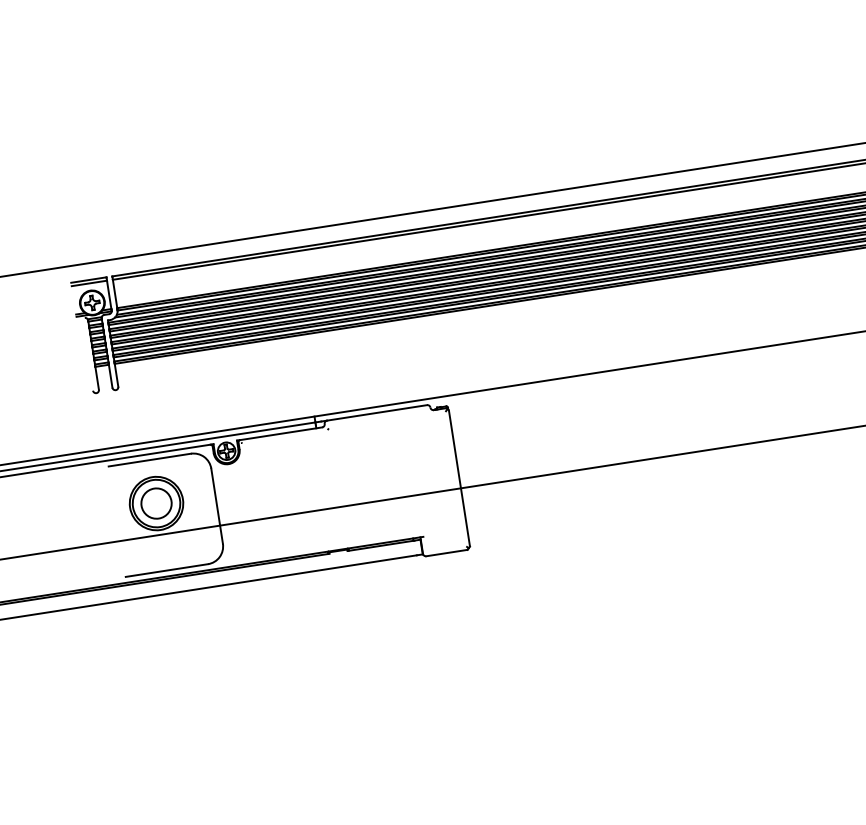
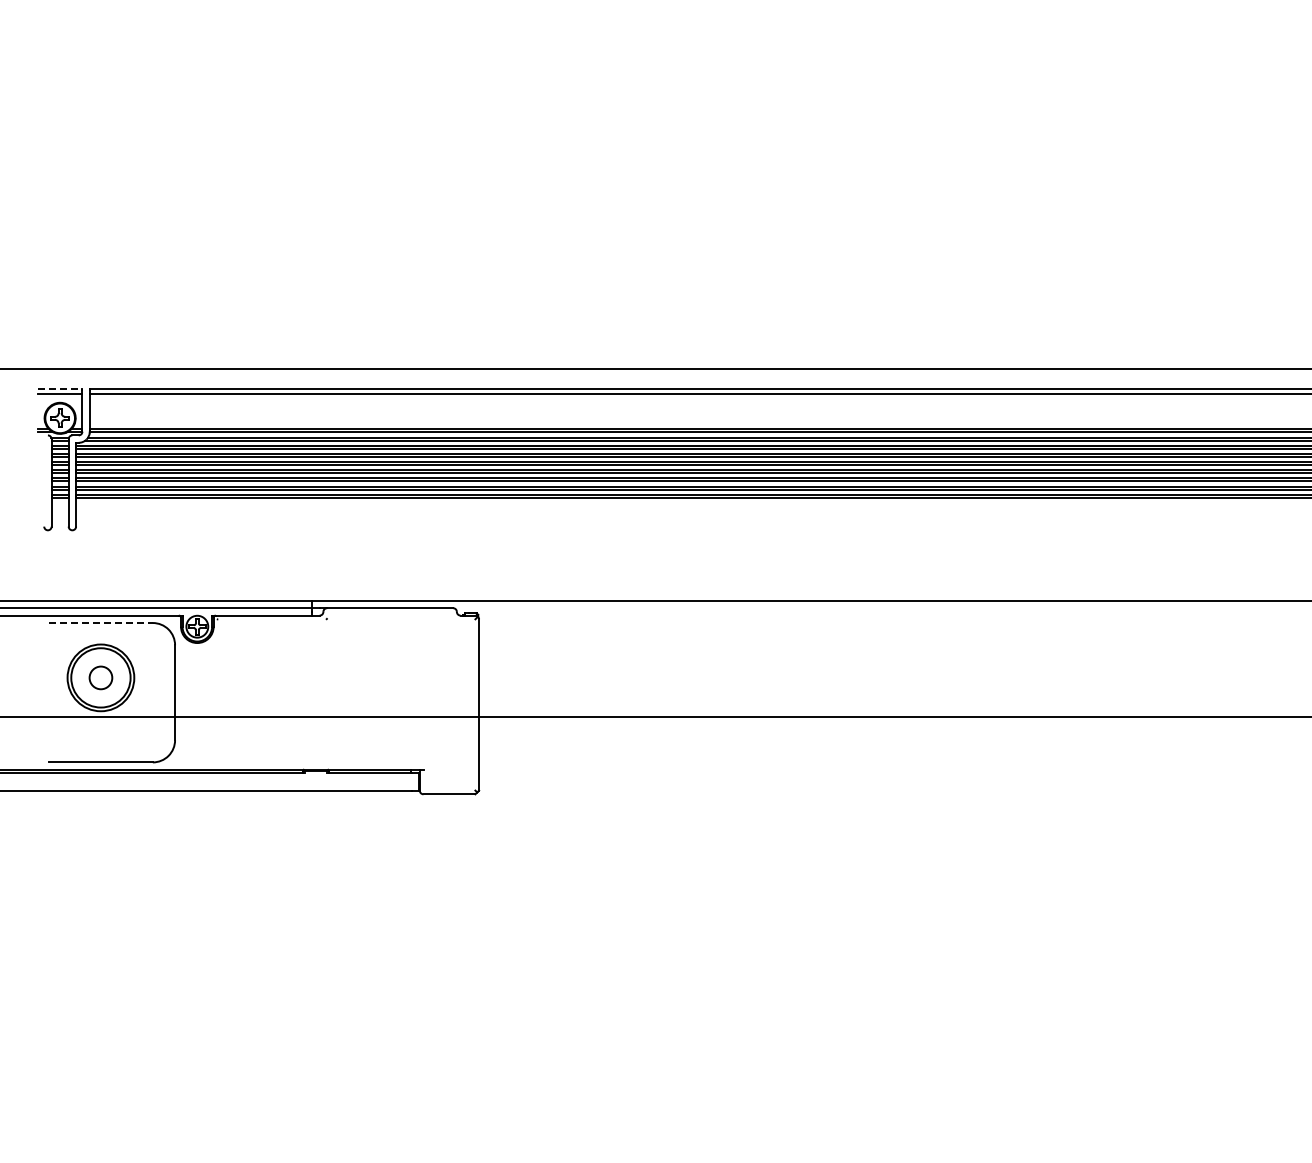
line: (89, 280) -> (60, 389), solid -> dashed
line: (149, 460) -> (100, 623), solid -> dashed
circle: (156, 503) -> (100, 677), size x0.6

